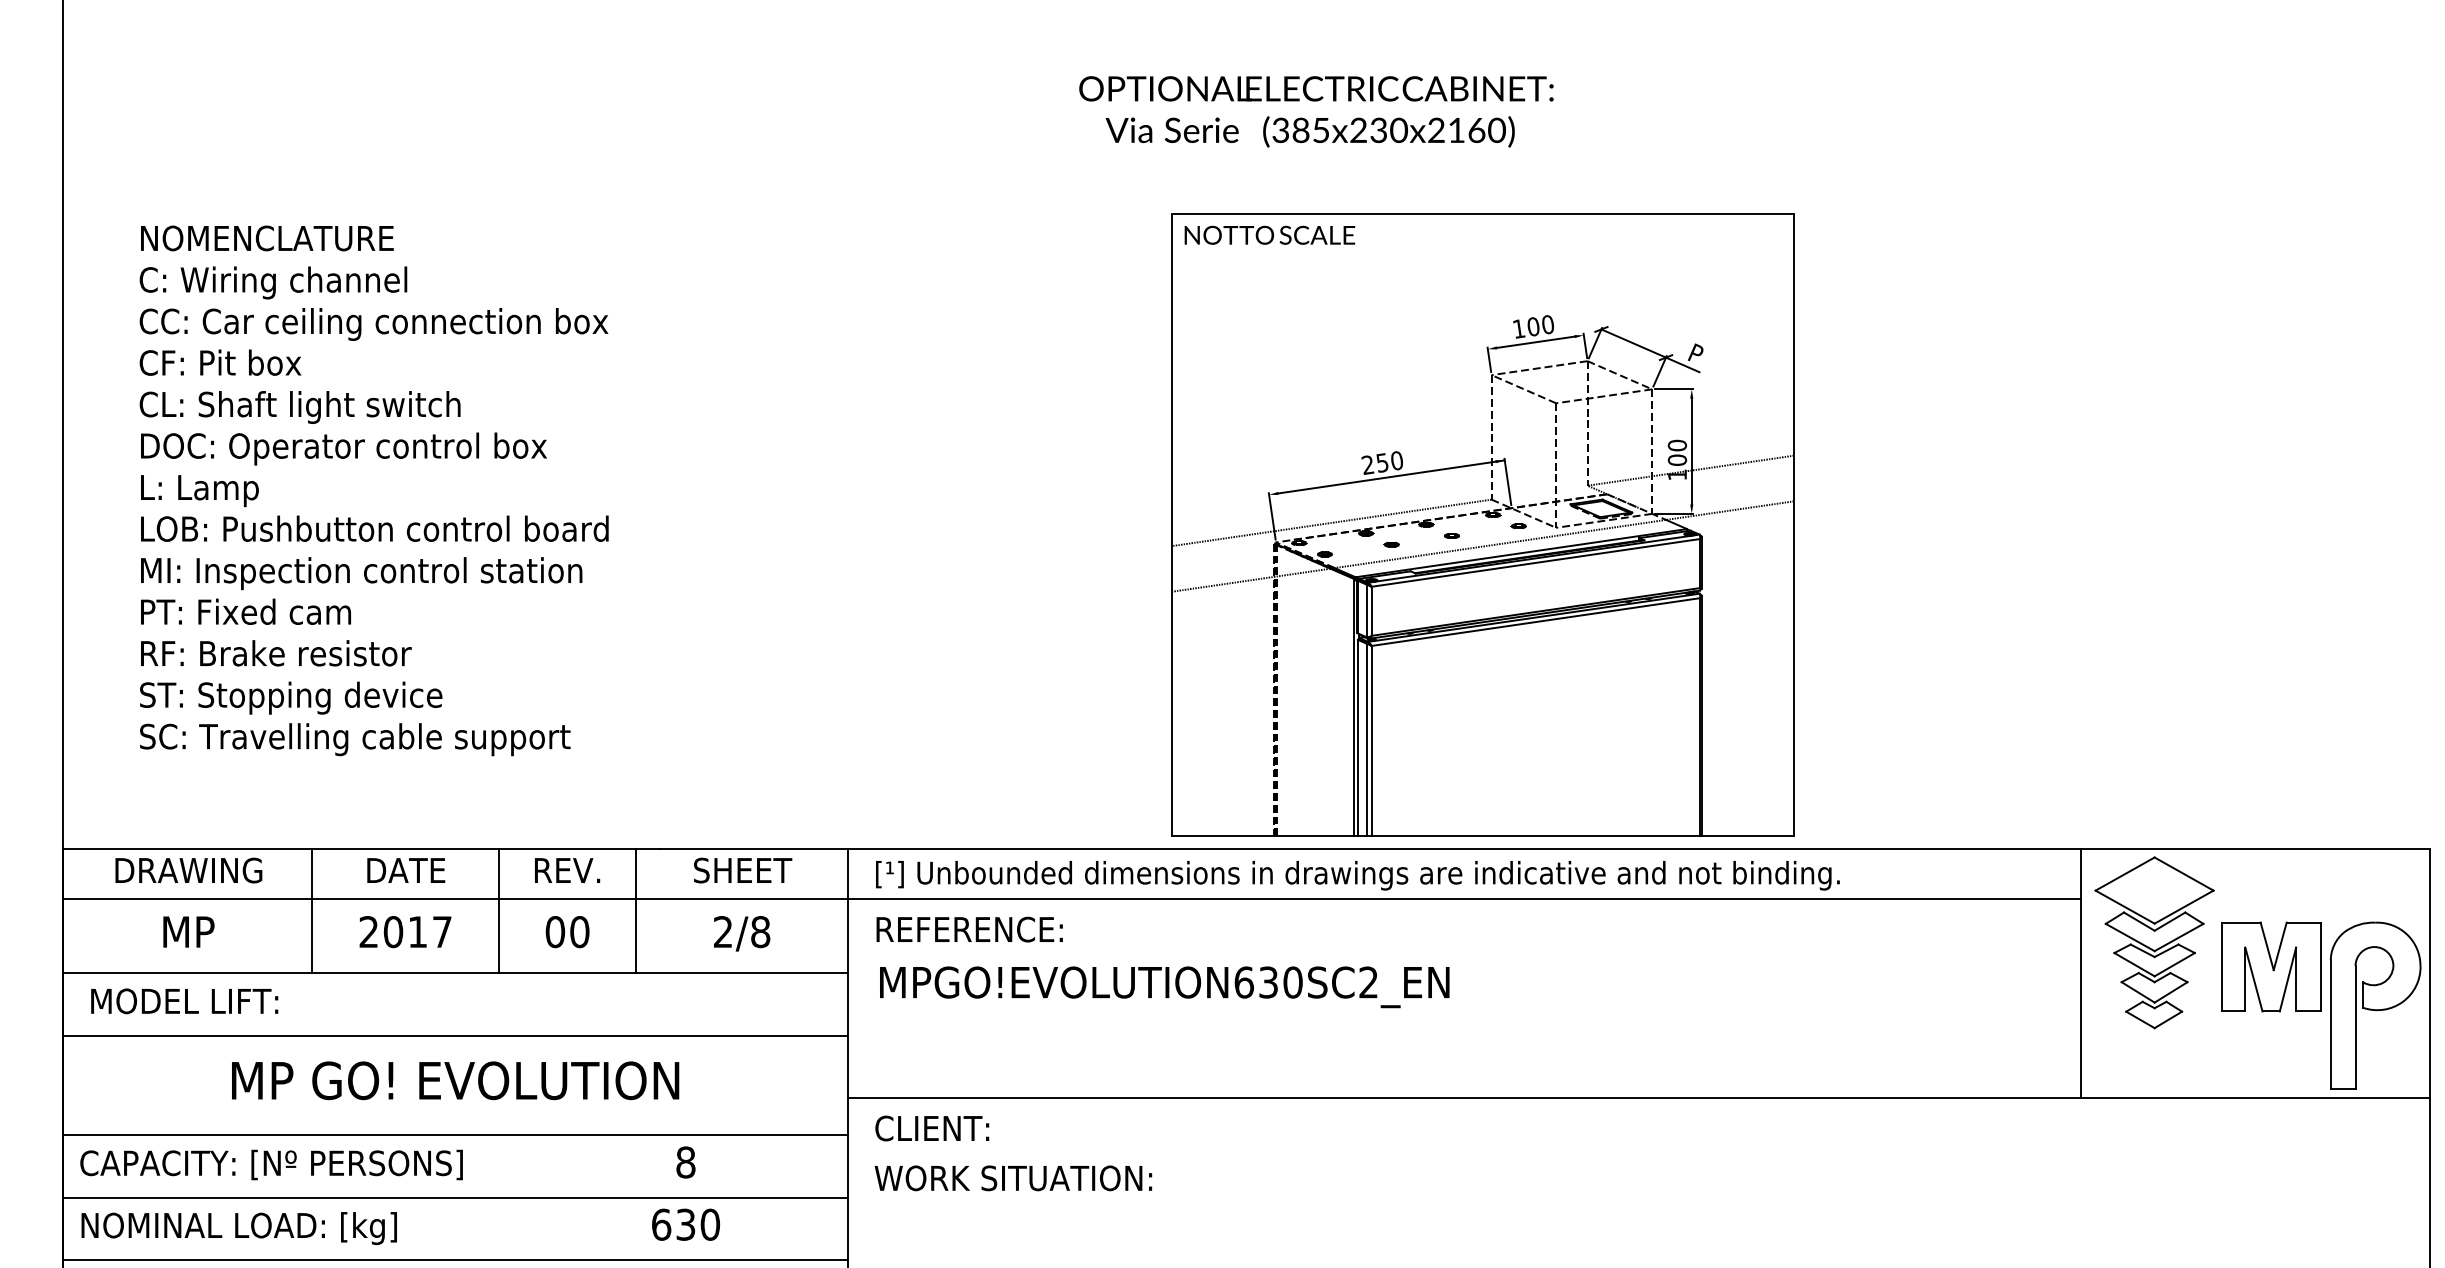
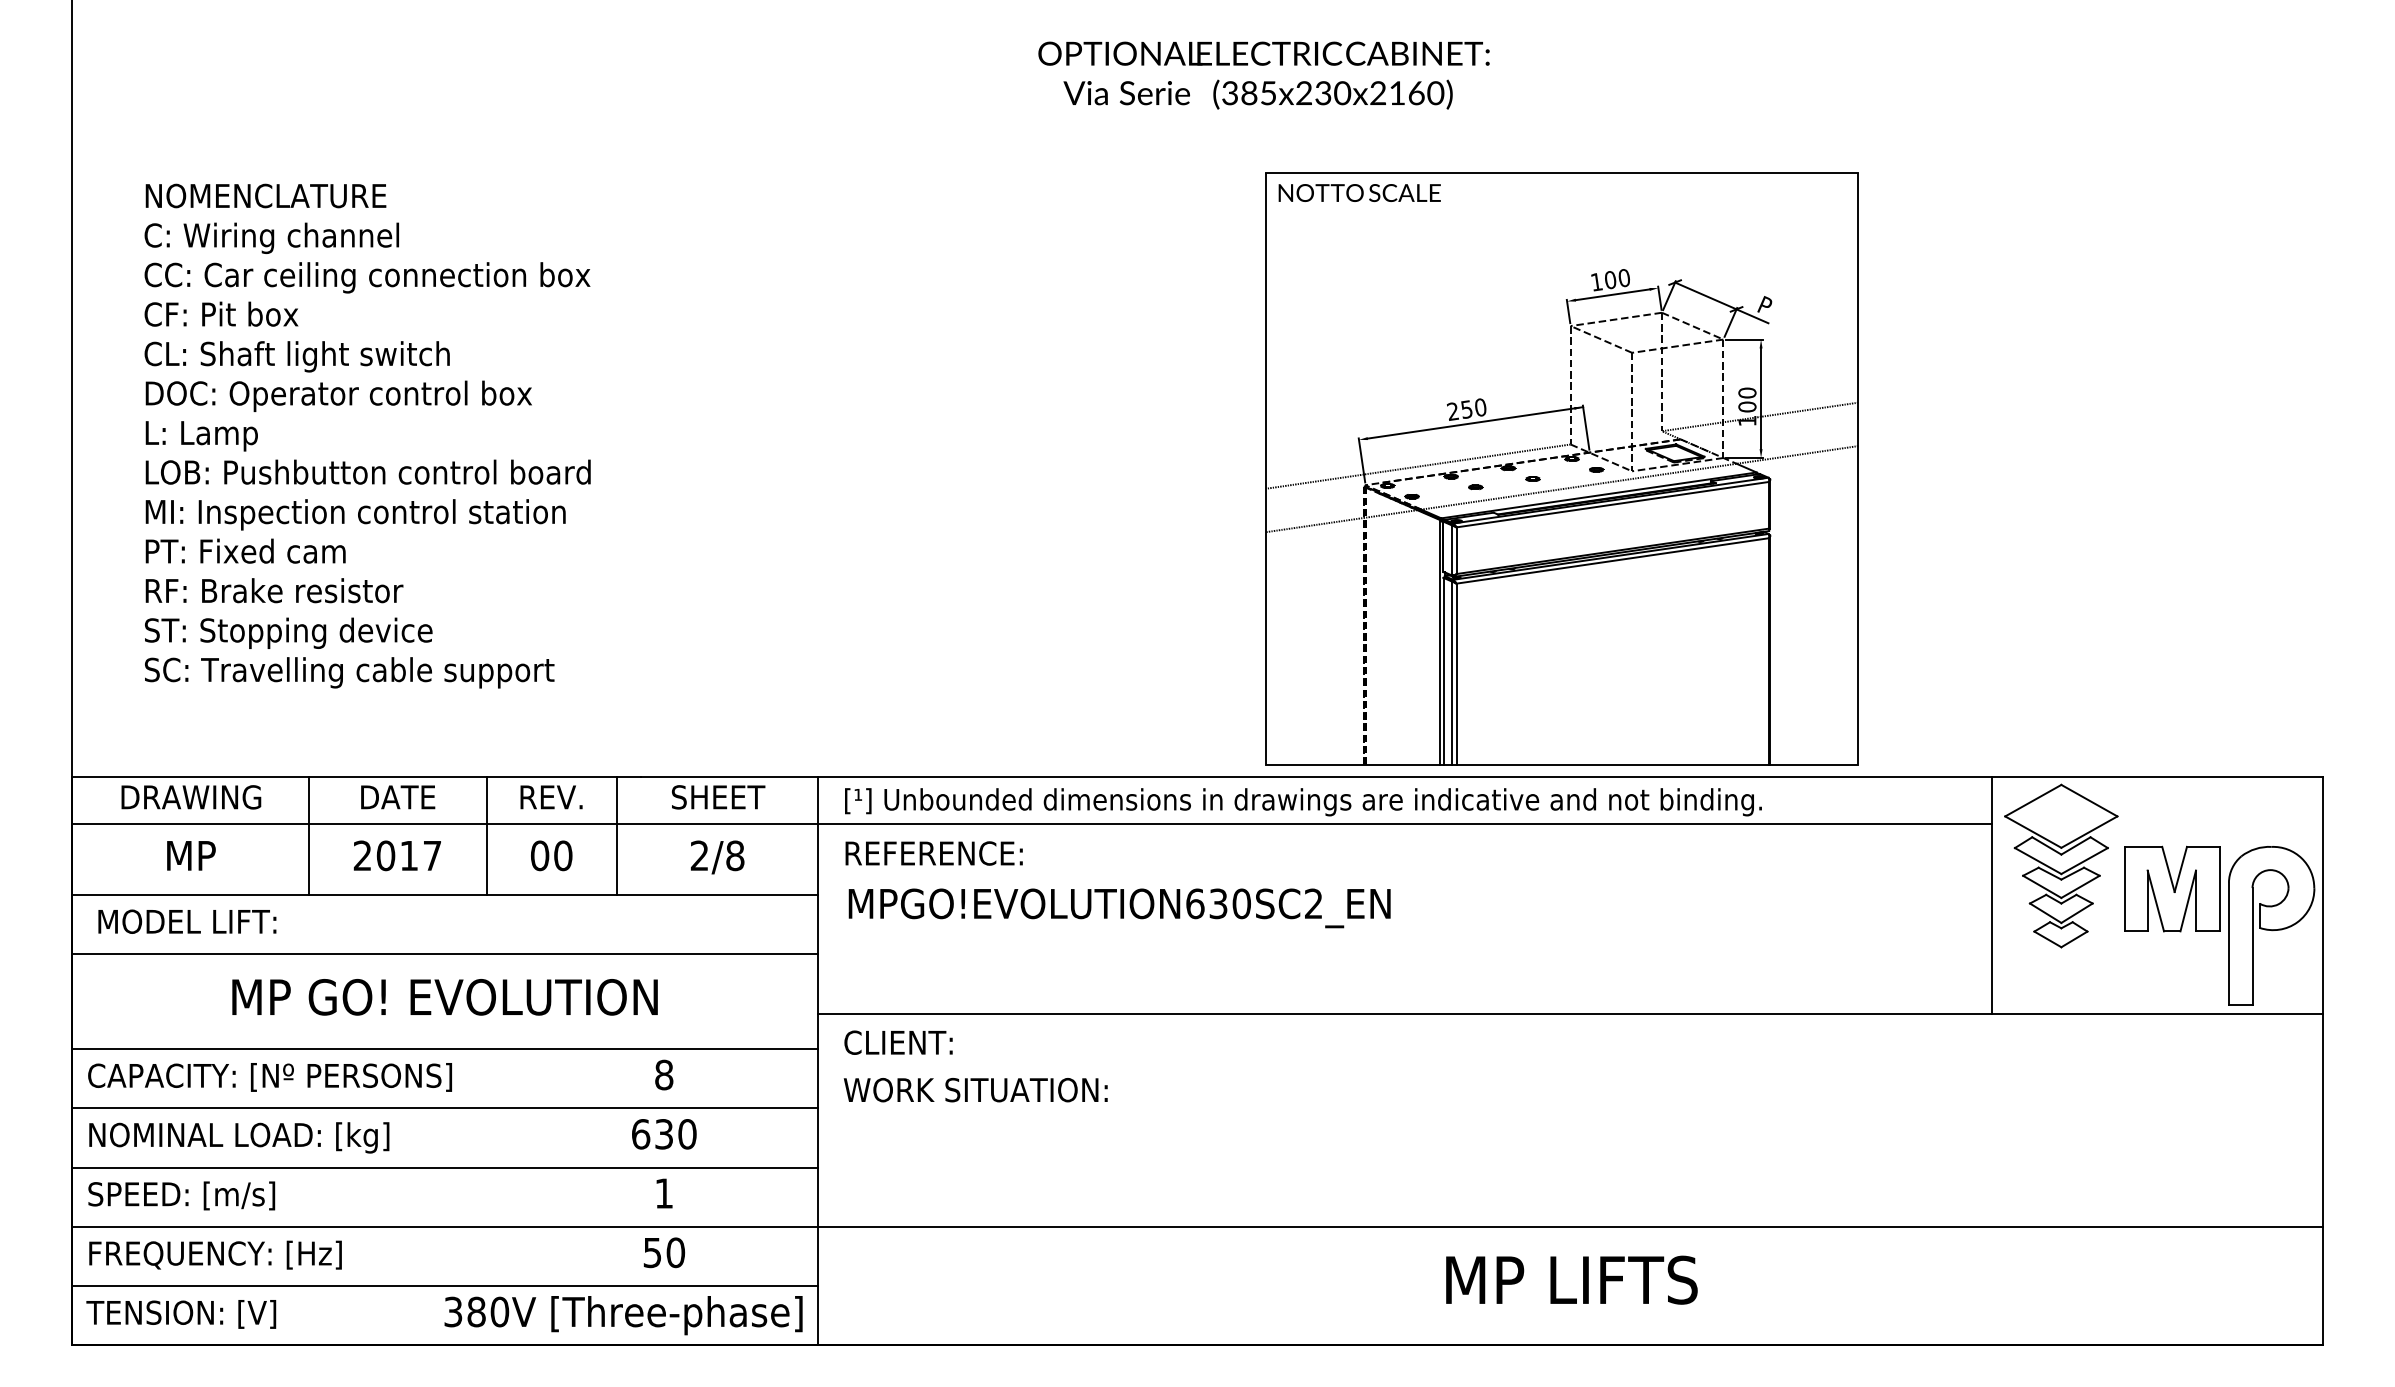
part: (1481, 524) -> (1561, 468), moved

